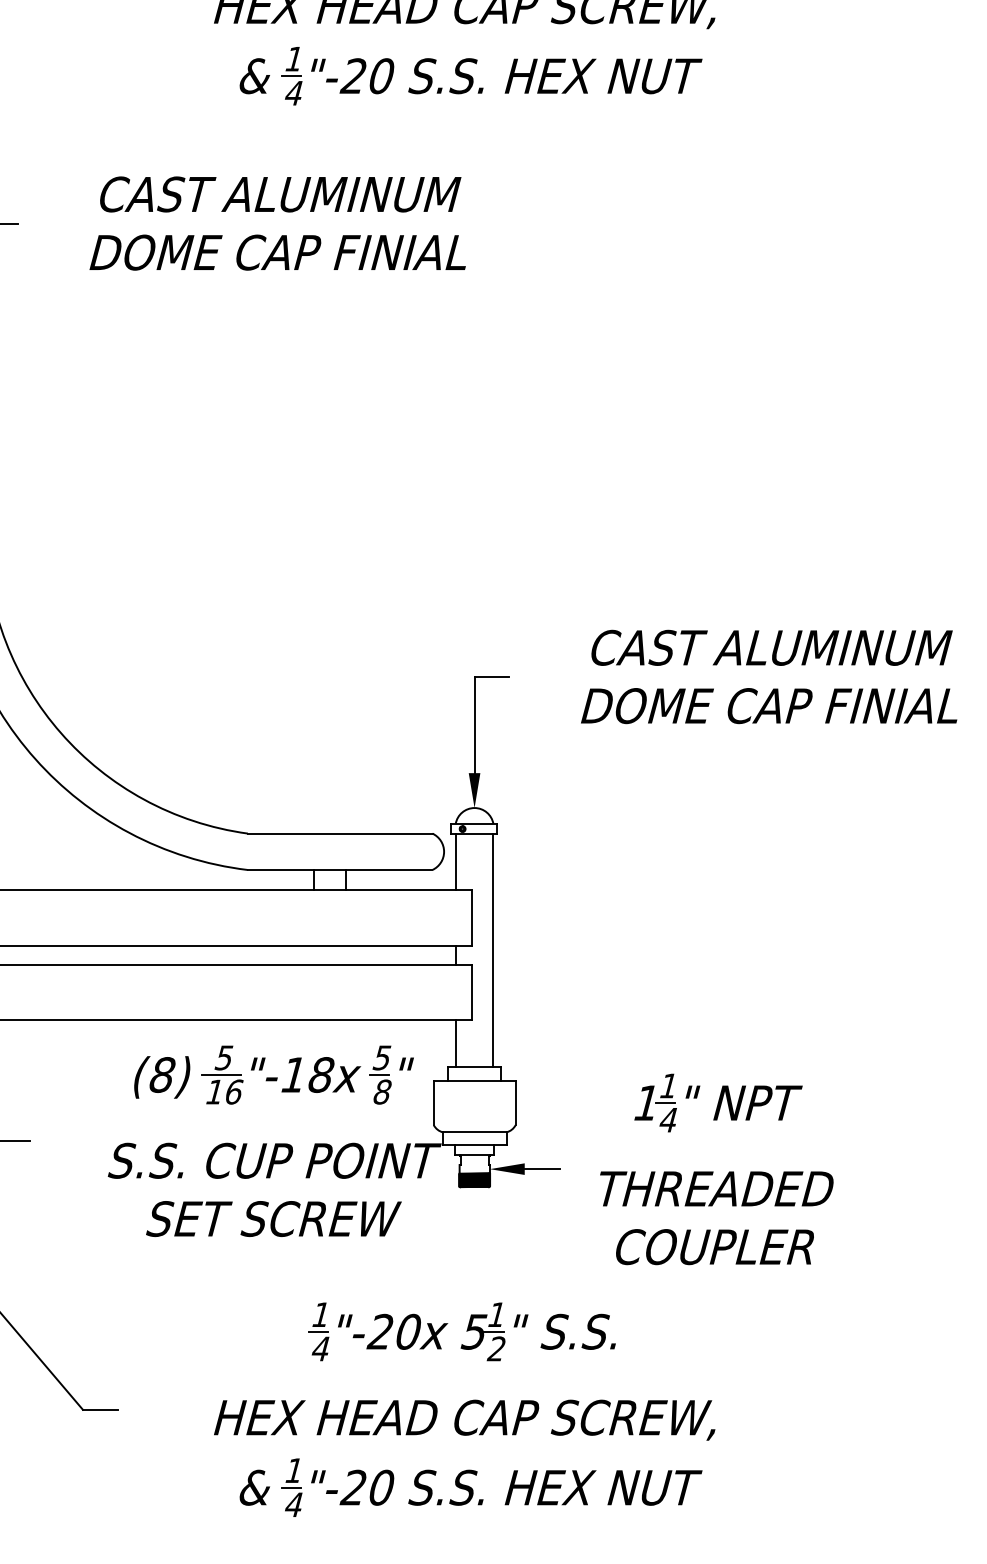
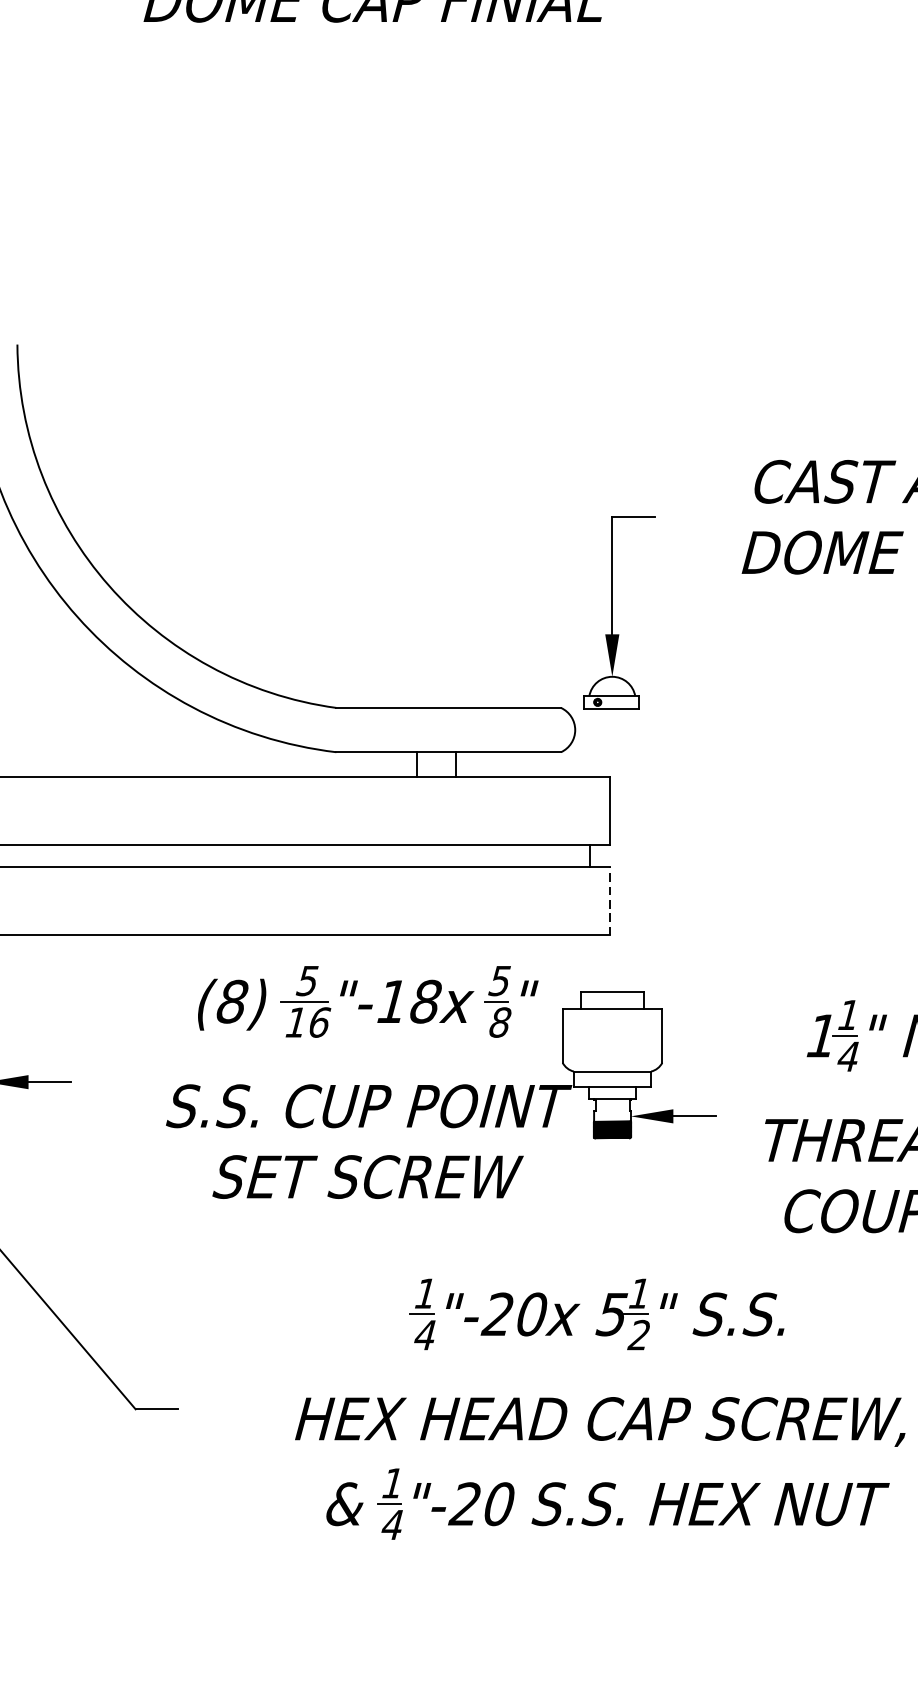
line: (456, 862) -> (590, 743), removed
line: (492, 950) -> (634, 850), removed
line: (472, 992) -> (609, 901), solid -> dashed
line: (456, 1043) -> (590, 963), removed

